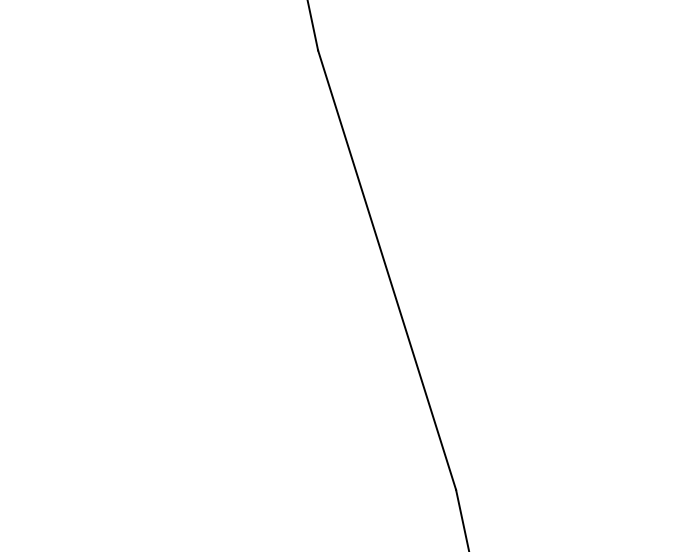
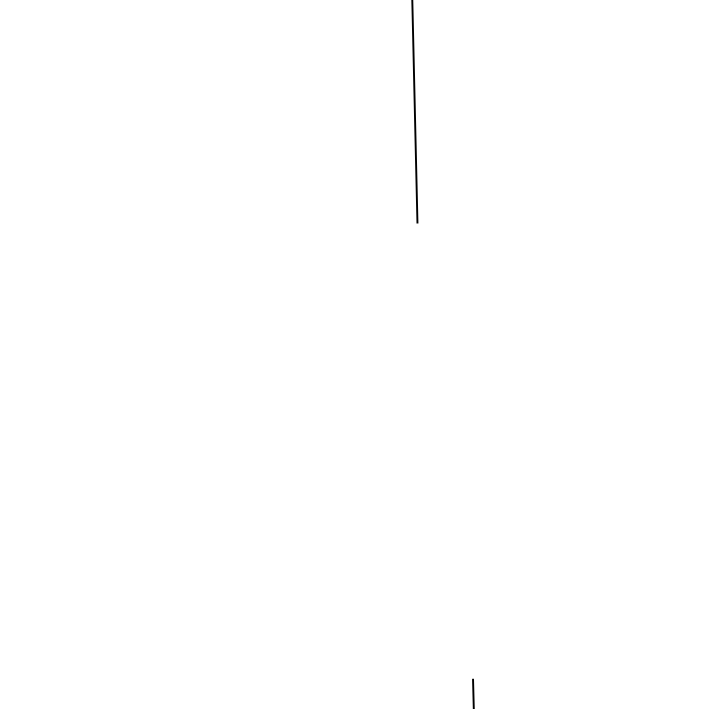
line: (387, 269) -> (445, 450), removed

